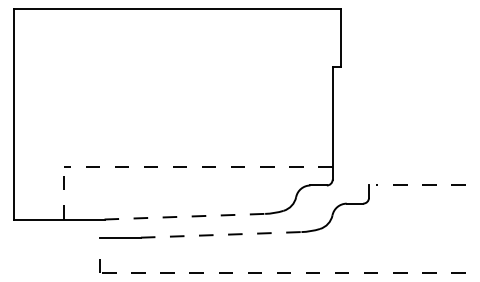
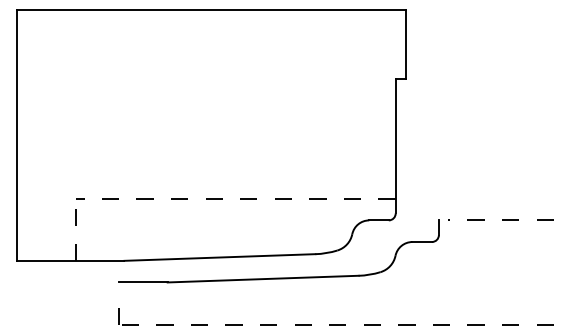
line: (184, 216) -> (219, 257), dashed -> solid
line: (221, 235) -> (263, 279), dashed -> solid

